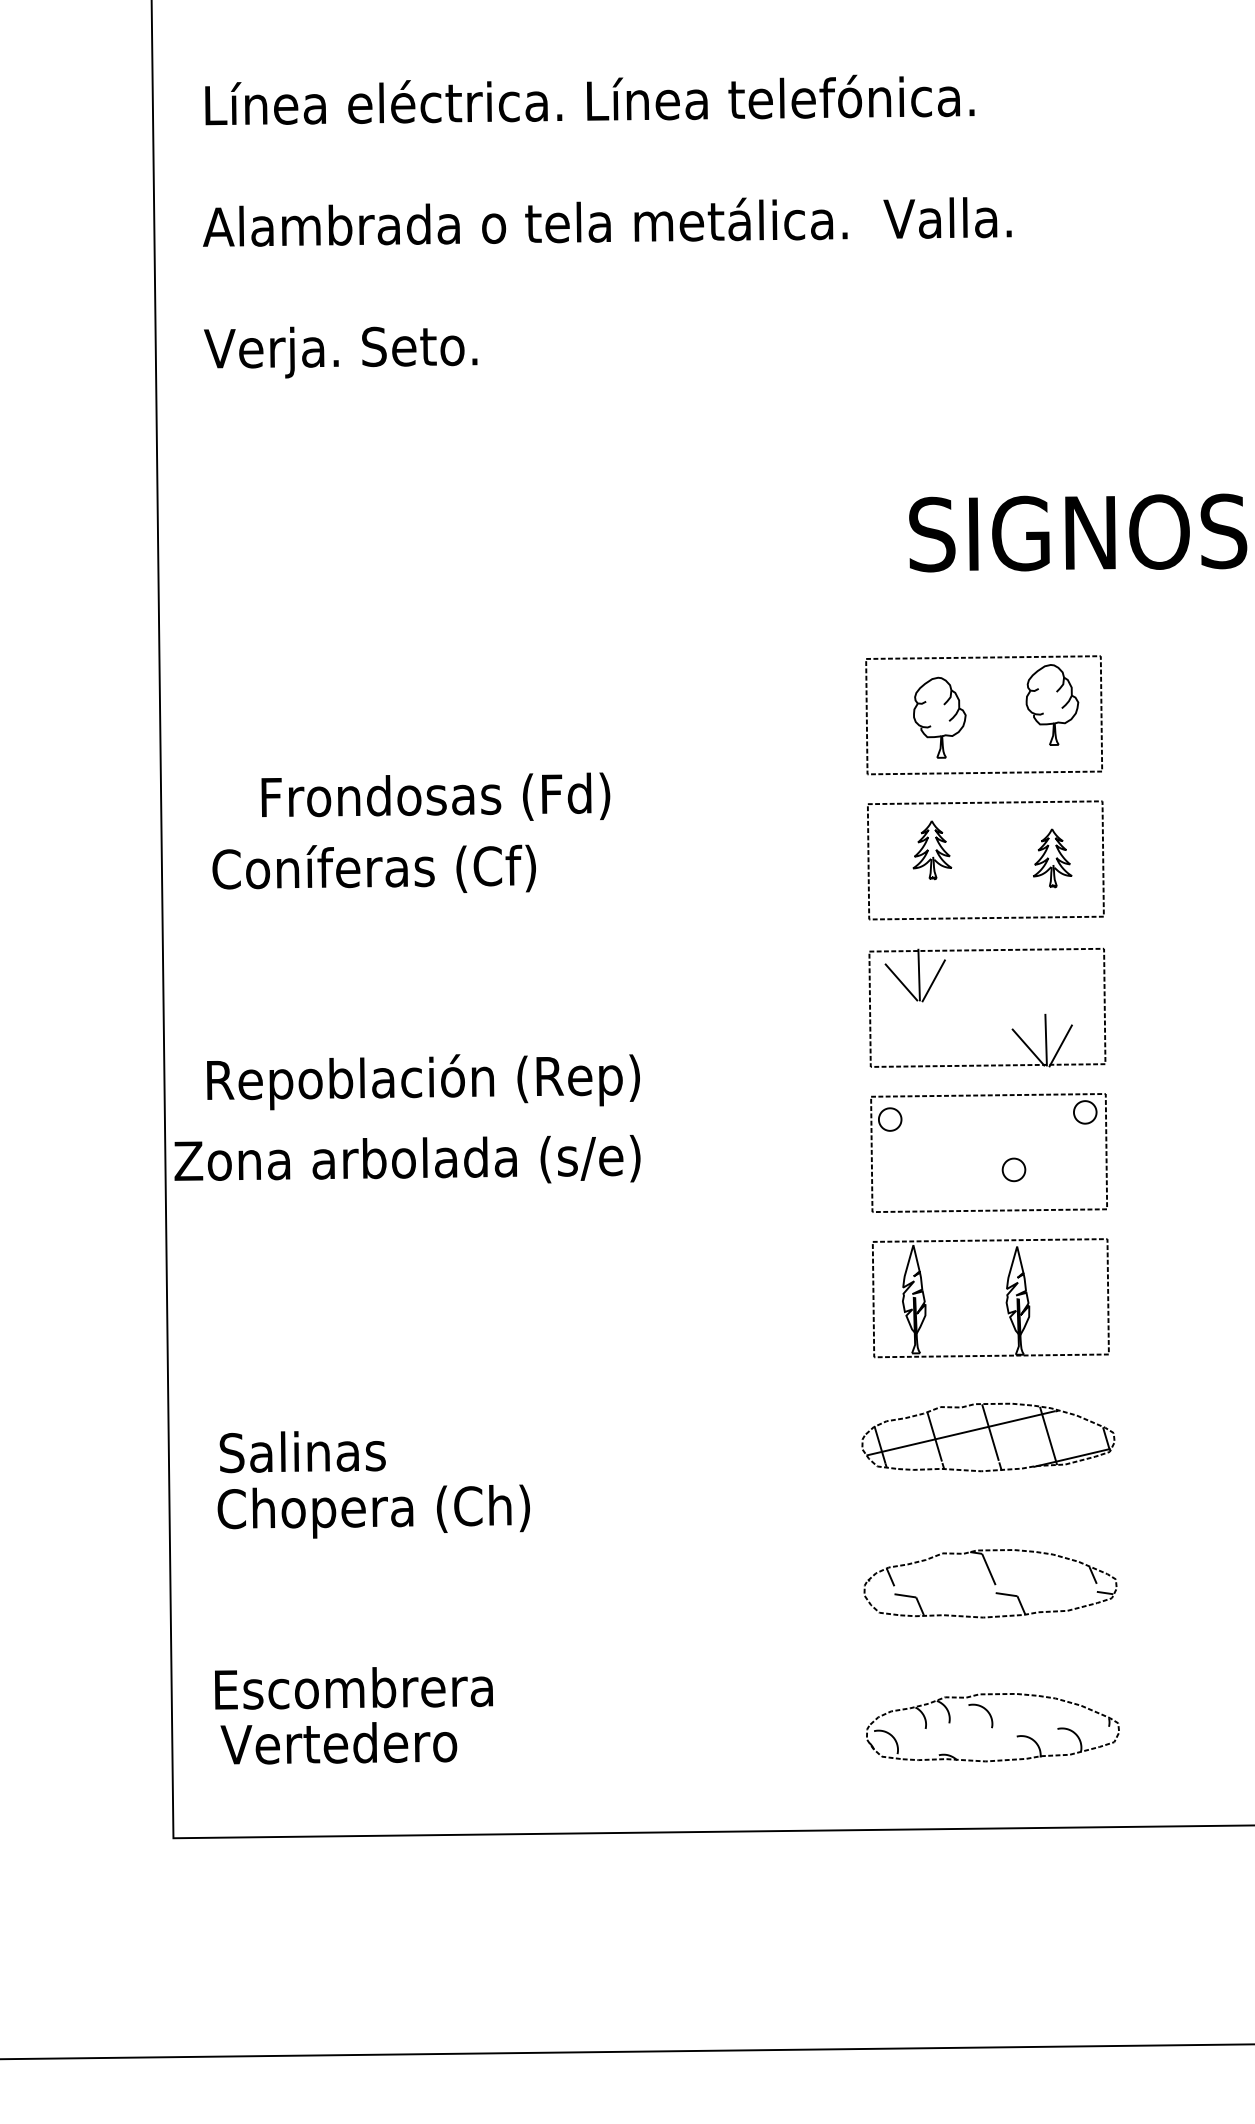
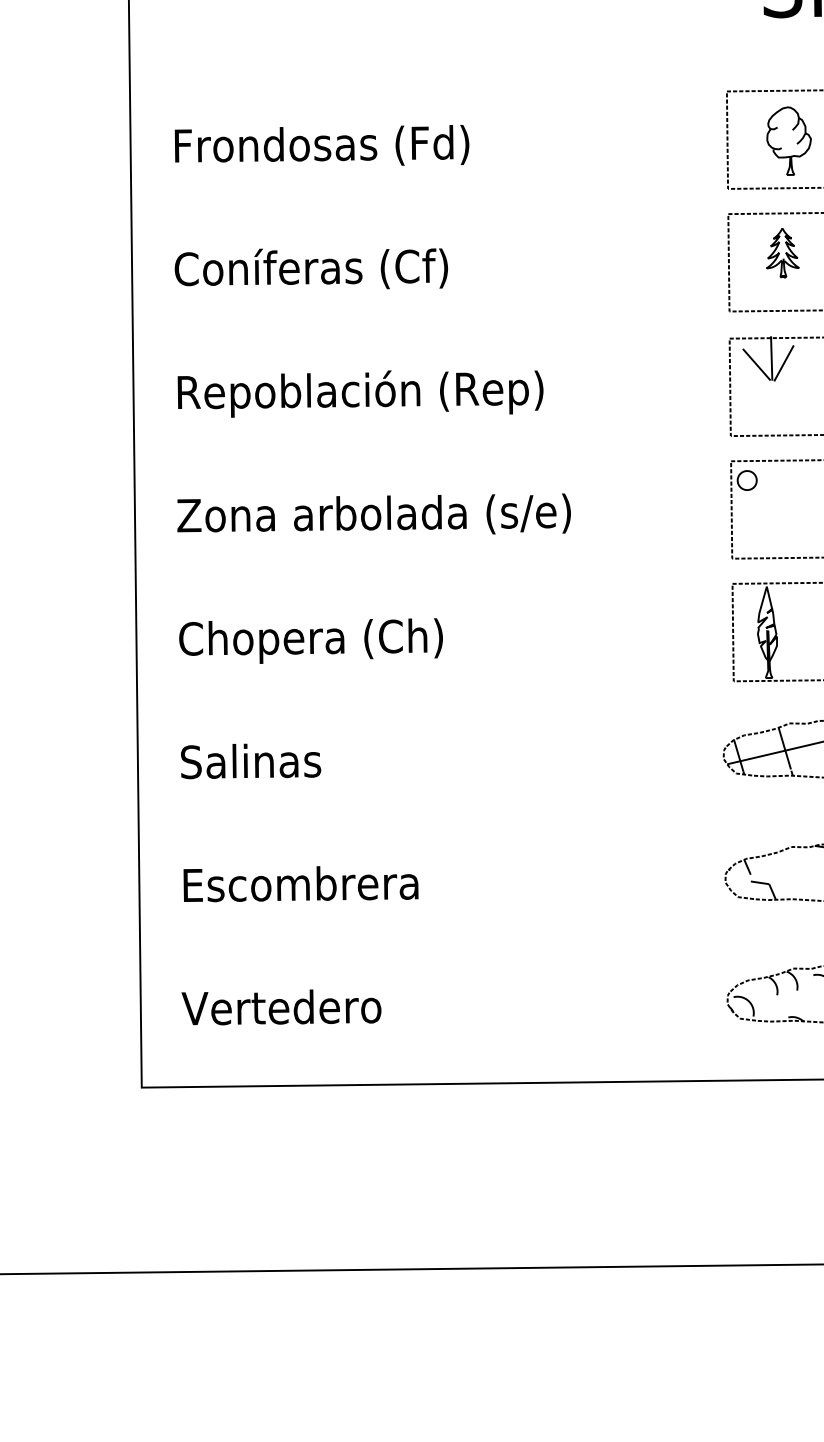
text: (435, 796) -> (321, 145), moved
text: (423, 1082) -> (360, 394), moved
text: (407, 1159) -> (374, 514), moved
text: (373, 1511) -> (310, 640), moved
text: (353, 1688) -> (300, 884), moved

